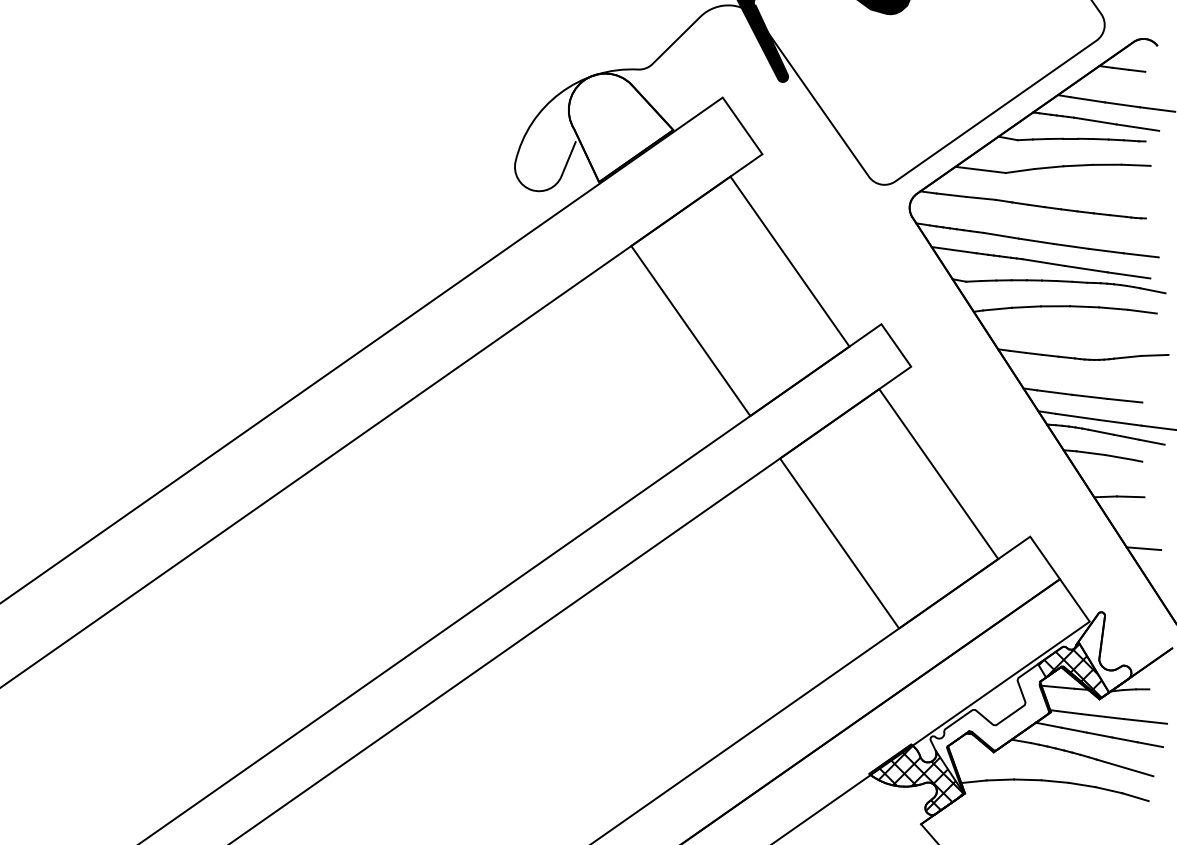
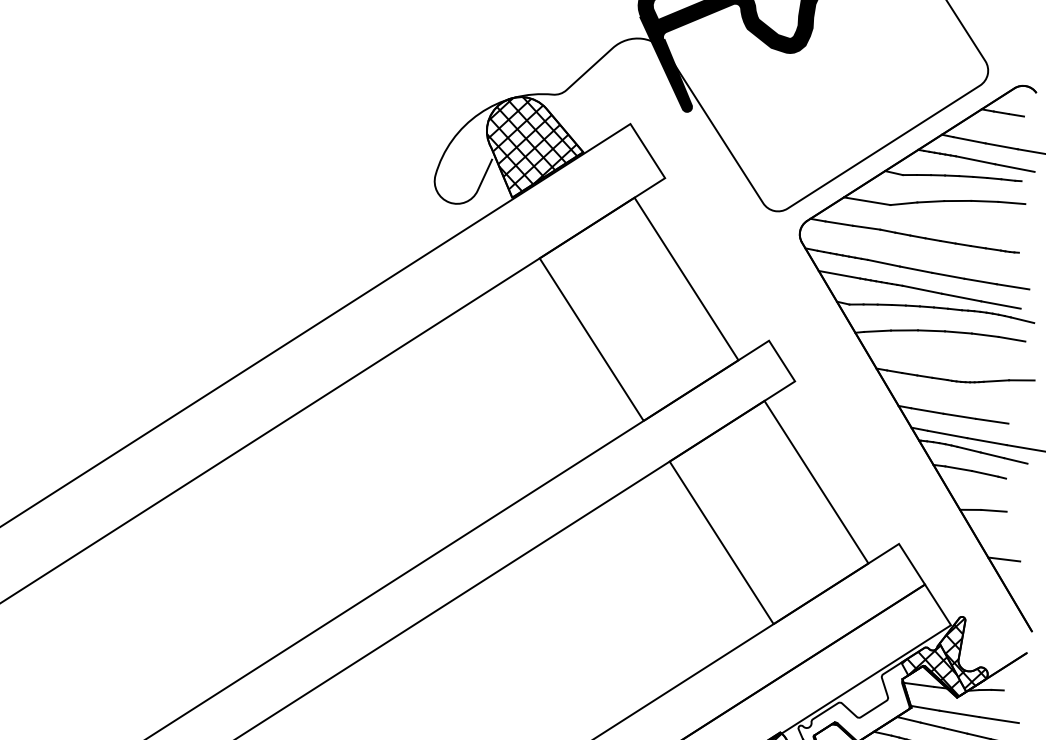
hatch: (617, 123) -> (531, 143), added
hatch: (1106, 651) -> (965, 653), added

